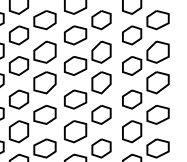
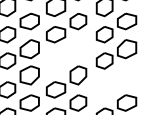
part: (87, 57) -> (66, 53), removed
part: (145, 90) -> (116, 82), removed

